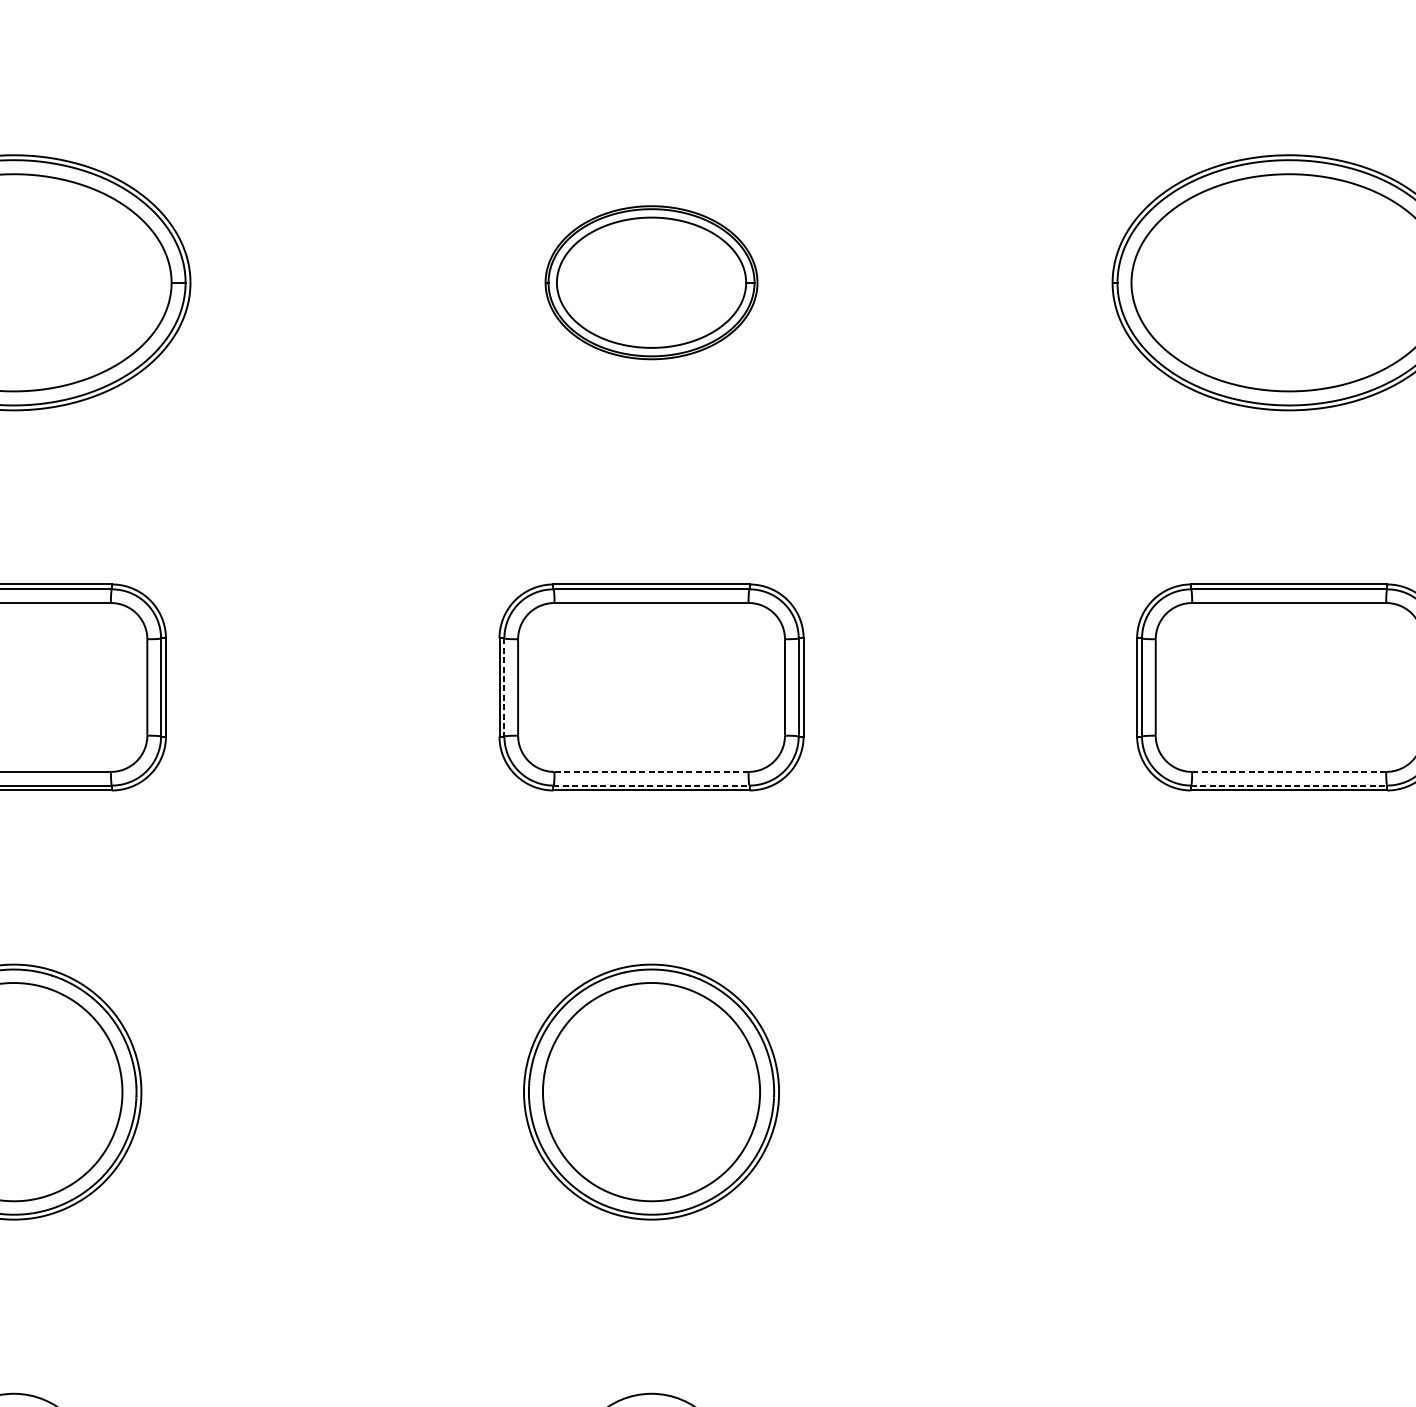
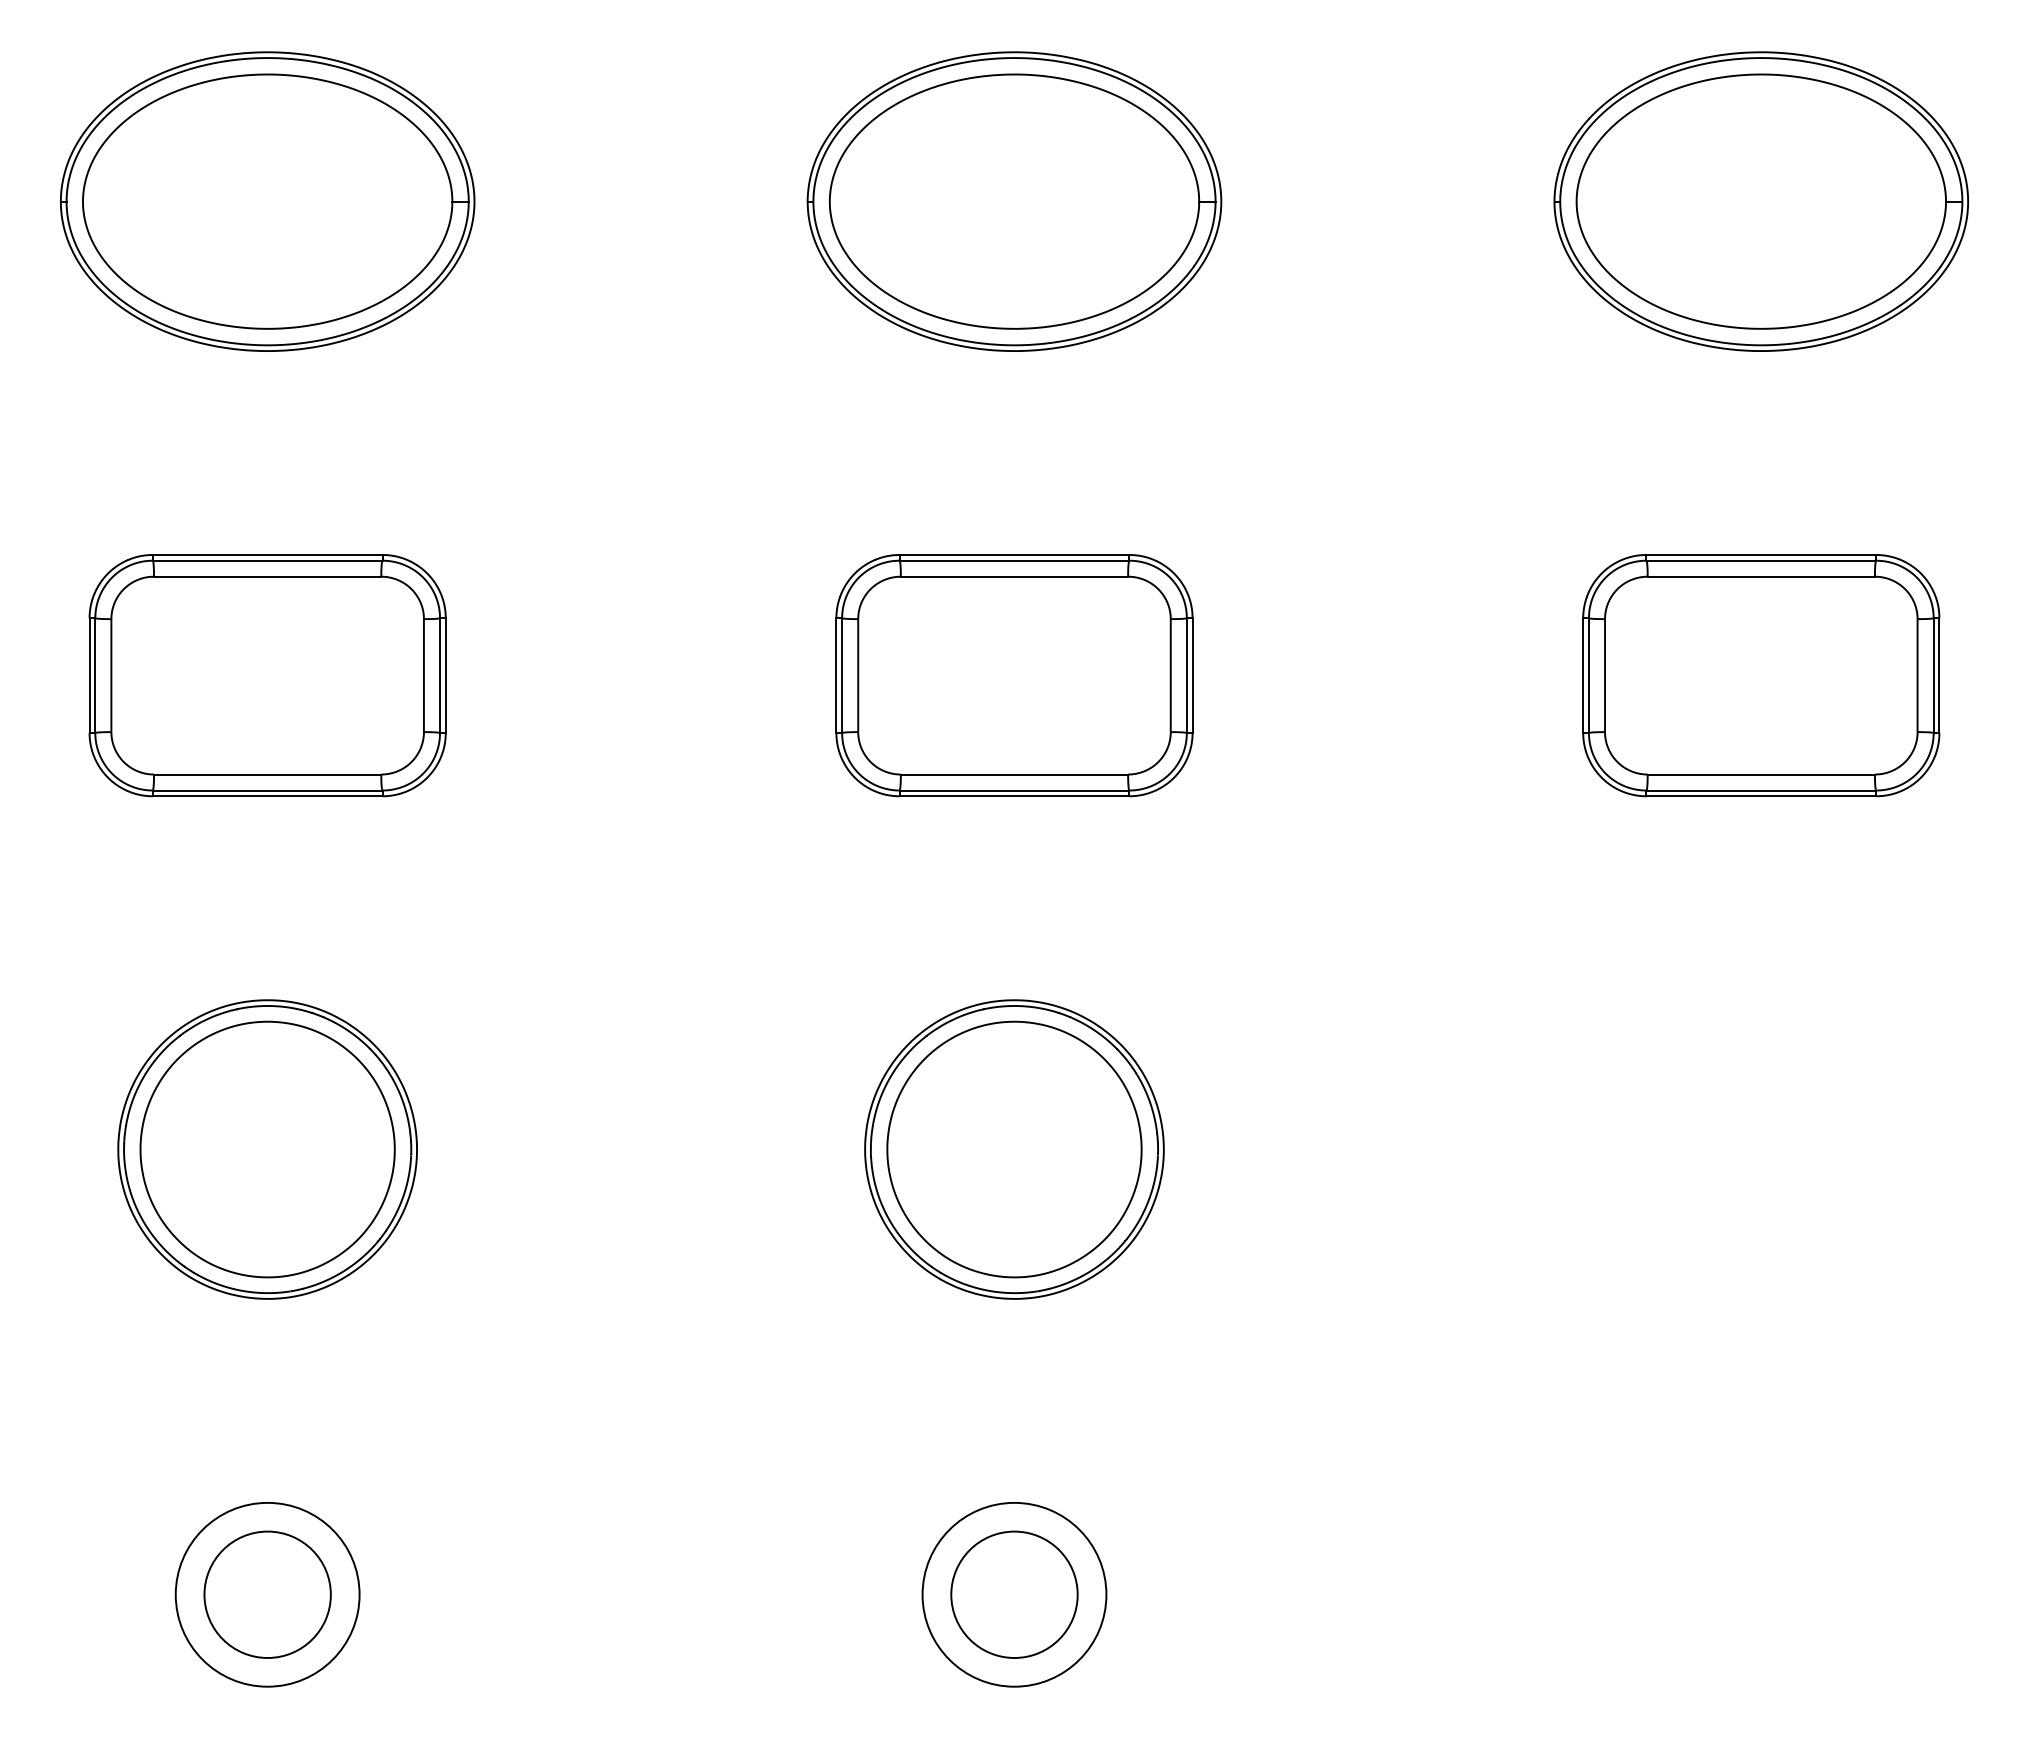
part: (651, 282) -> (1014, 201), size x1.67
line: (504, 688) -> (842, 676), dashed -> solid
line: (651, 771) -> (1014, 774), dashed -> solid
line: (1289, 771) -> (1761, 774), dashed -> solid
line: (651, 785) -> (1014, 790), dashed -> solid
line: (1289, 785) -> (1761, 790), dashed -> solid

